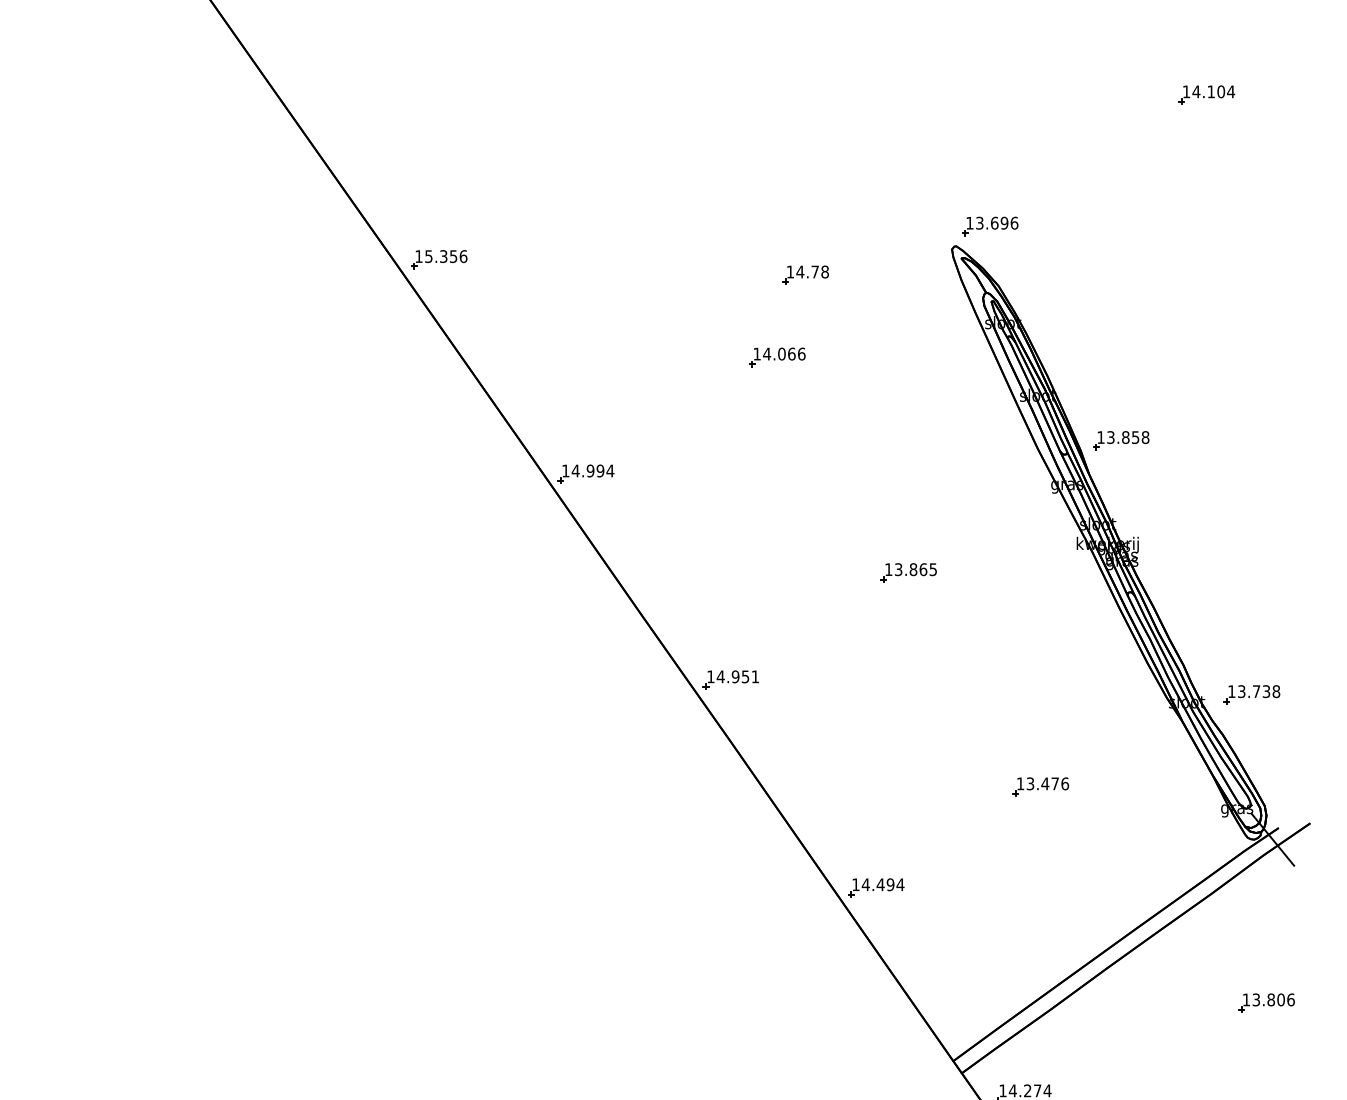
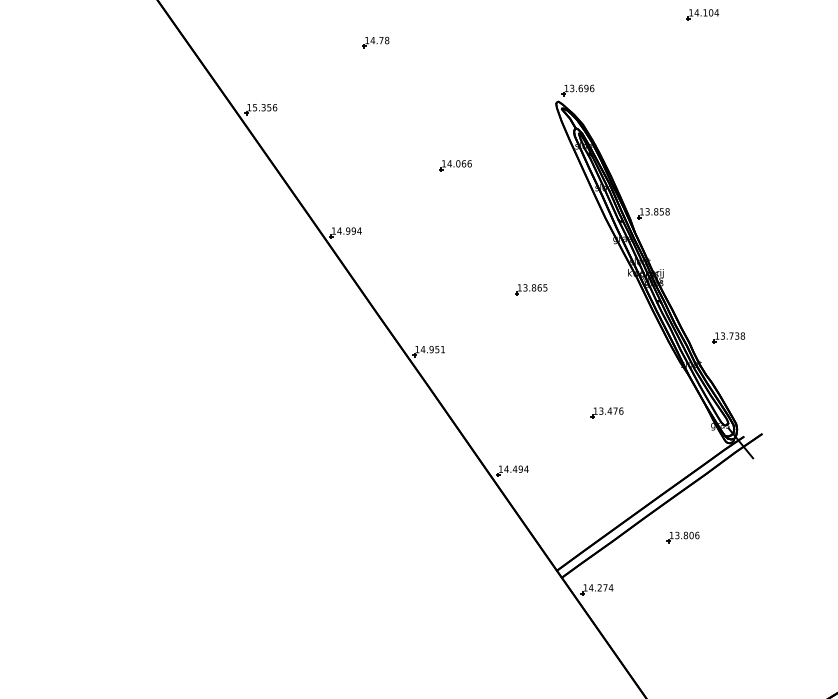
part: (804, 275) -> (375, 42), moved
part: (1251, 694) -> (728, 337), moved
part: (1265, 1003) -> (682, 537), moved

